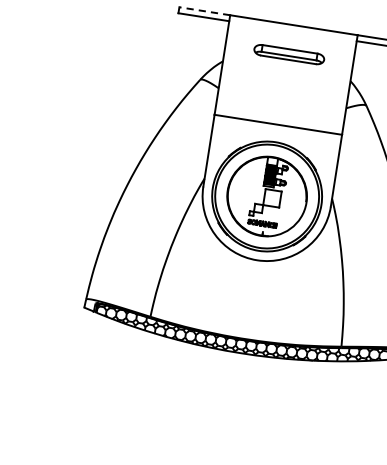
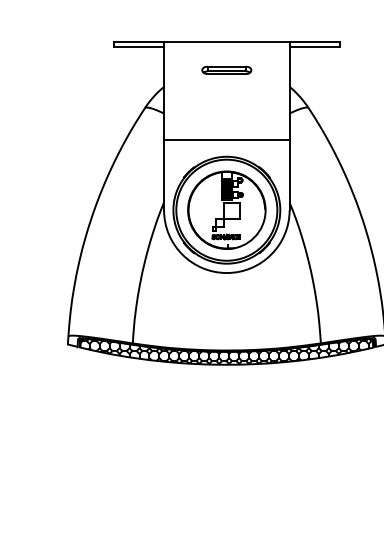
line: (204, 11) -> (138, 41), dashed -> solid
part: (289, 53) -> (226, 69), size x0.71

